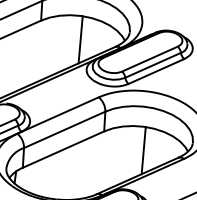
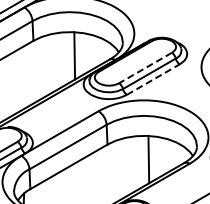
line: (149, 59) -> (145, 68), solid -> dashed
line: (156, 71) -> (153, 79), solid -> dashed

